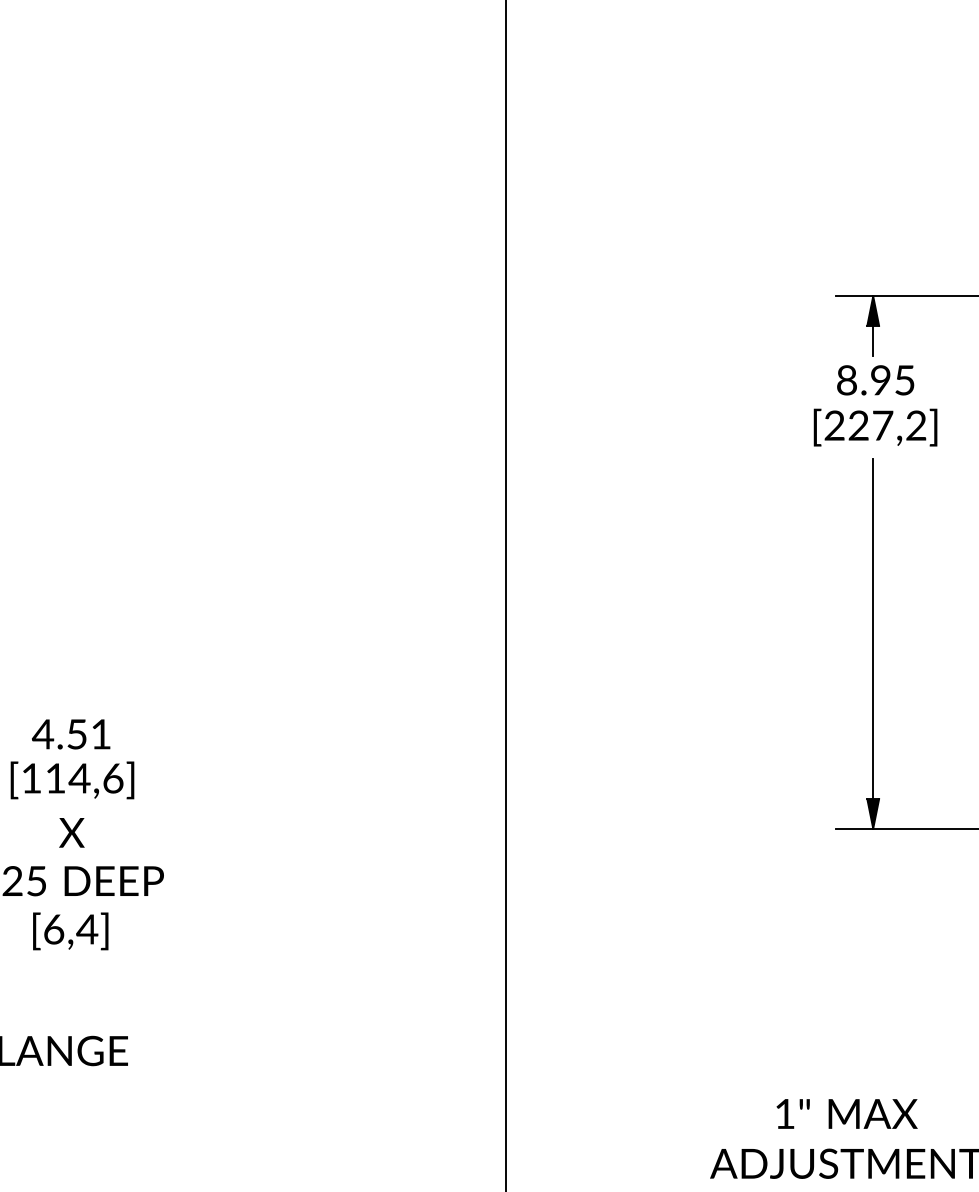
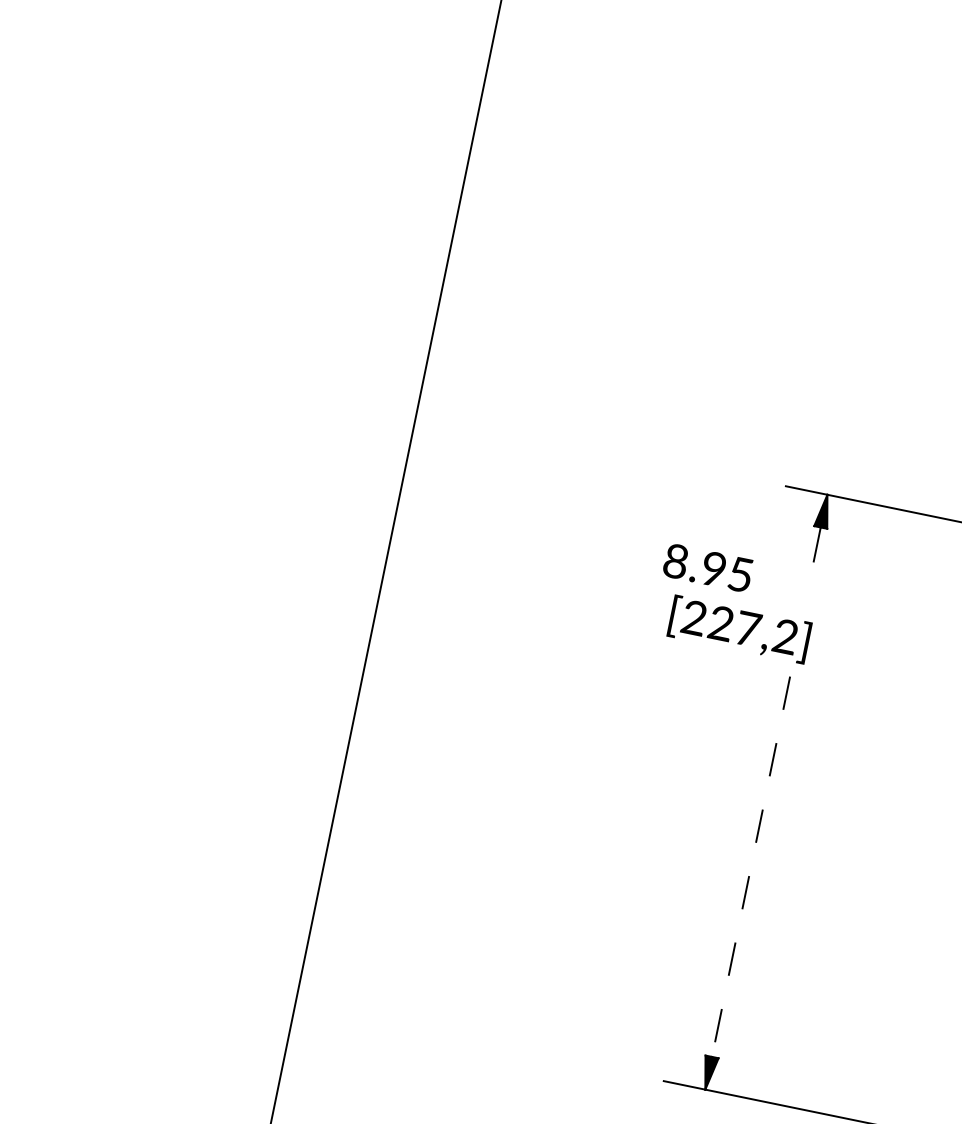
text: (875, 380) -> (707, 568), moved
text: (875, 427) -> (739, 629), moved
line: (873, 629) -> (751, 867), solid -> dashed

